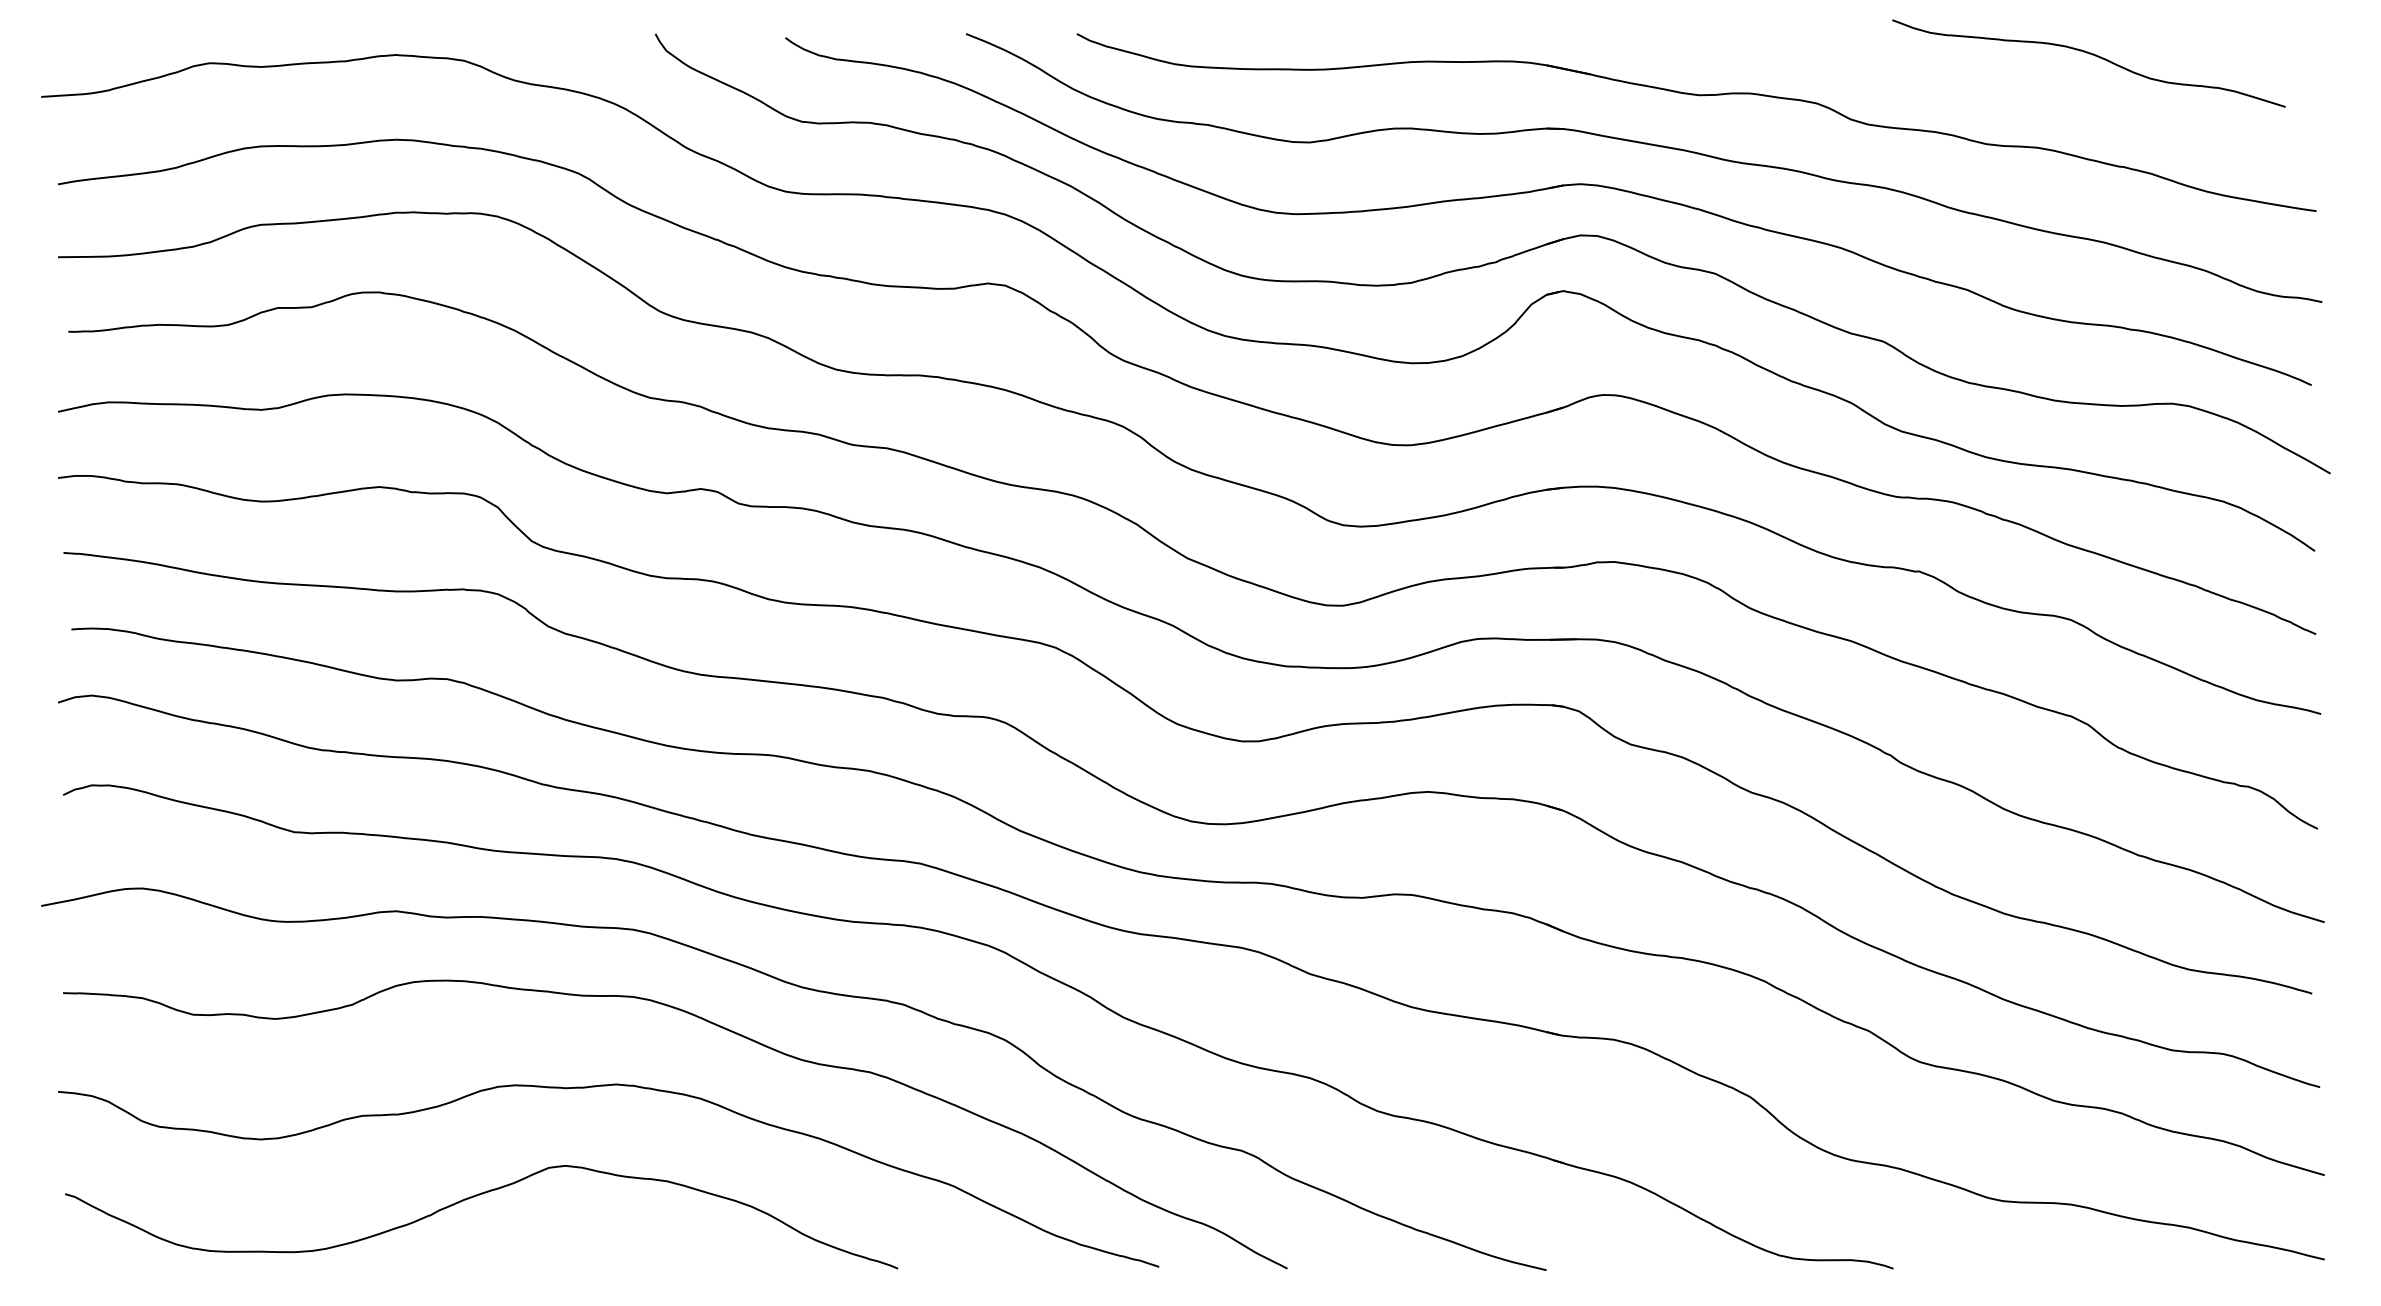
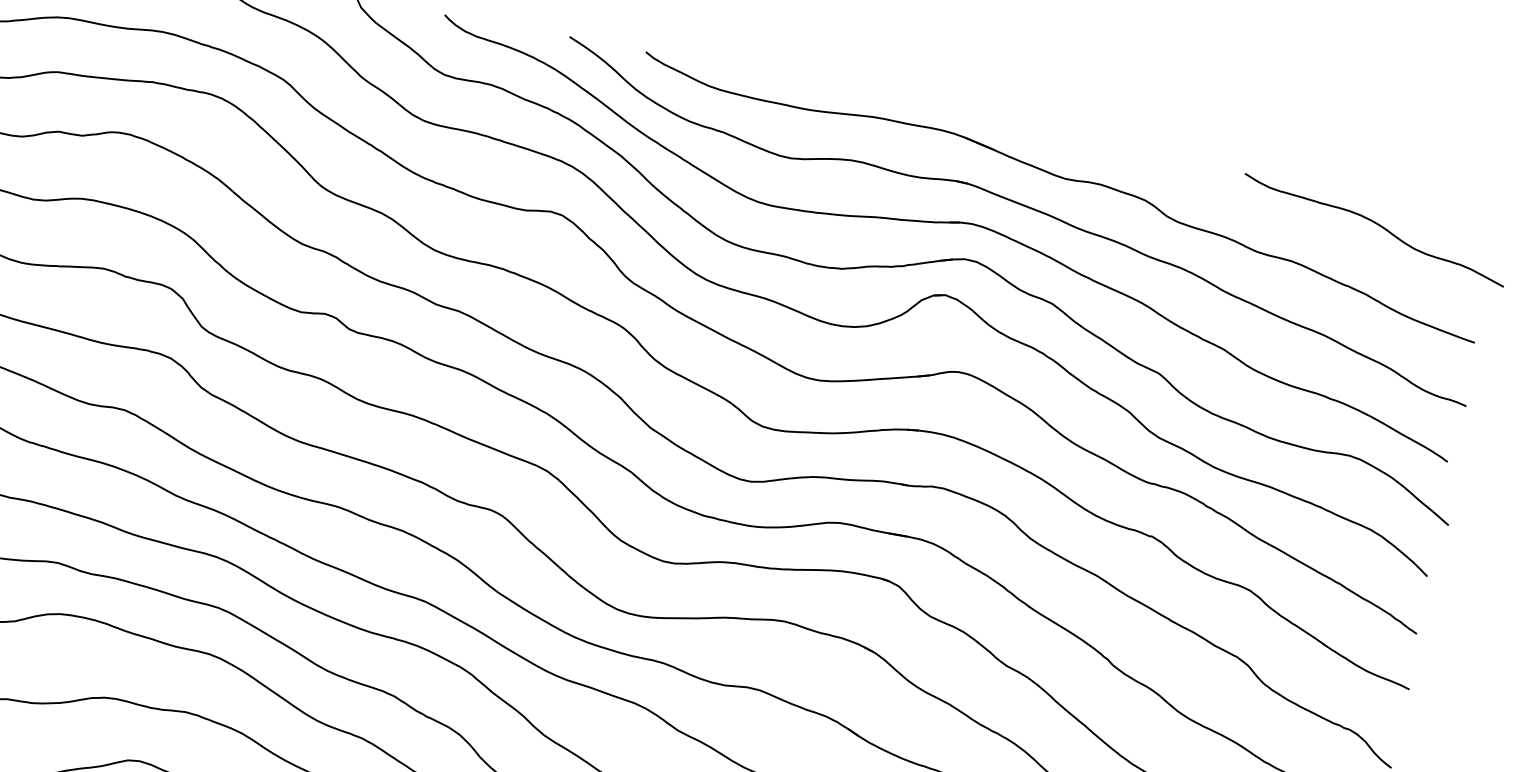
curve: (2092, 55) -> (1377, 225), moved

